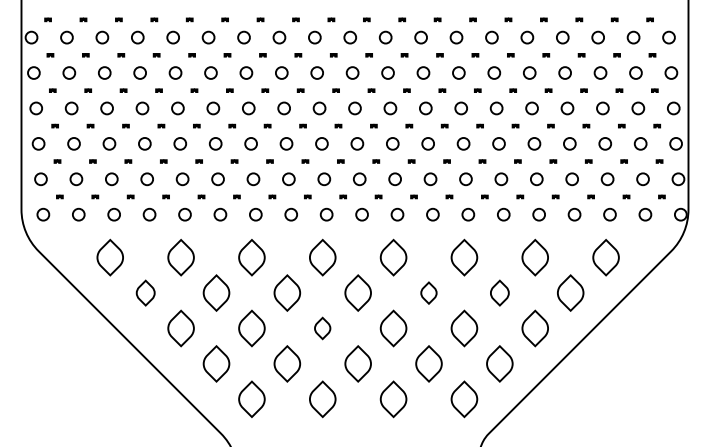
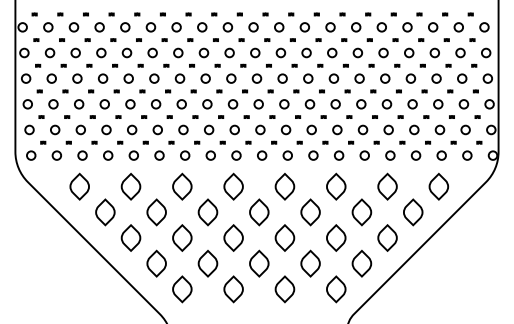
part: (145, 293) -> (105, 212), size x1.43
part: (428, 293) -> (310, 212), size x1.67
part: (499, 293) -> (361, 212), size x1.43
part: (322, 327) -> (233, 237), size x1.67

